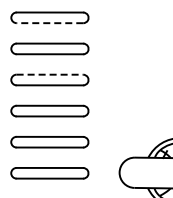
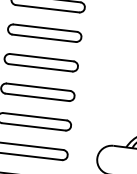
line: (49, 23) -> (47, 9), dashed -> solid
line: (50, 74) -> (42, 57), dashed -> solid

